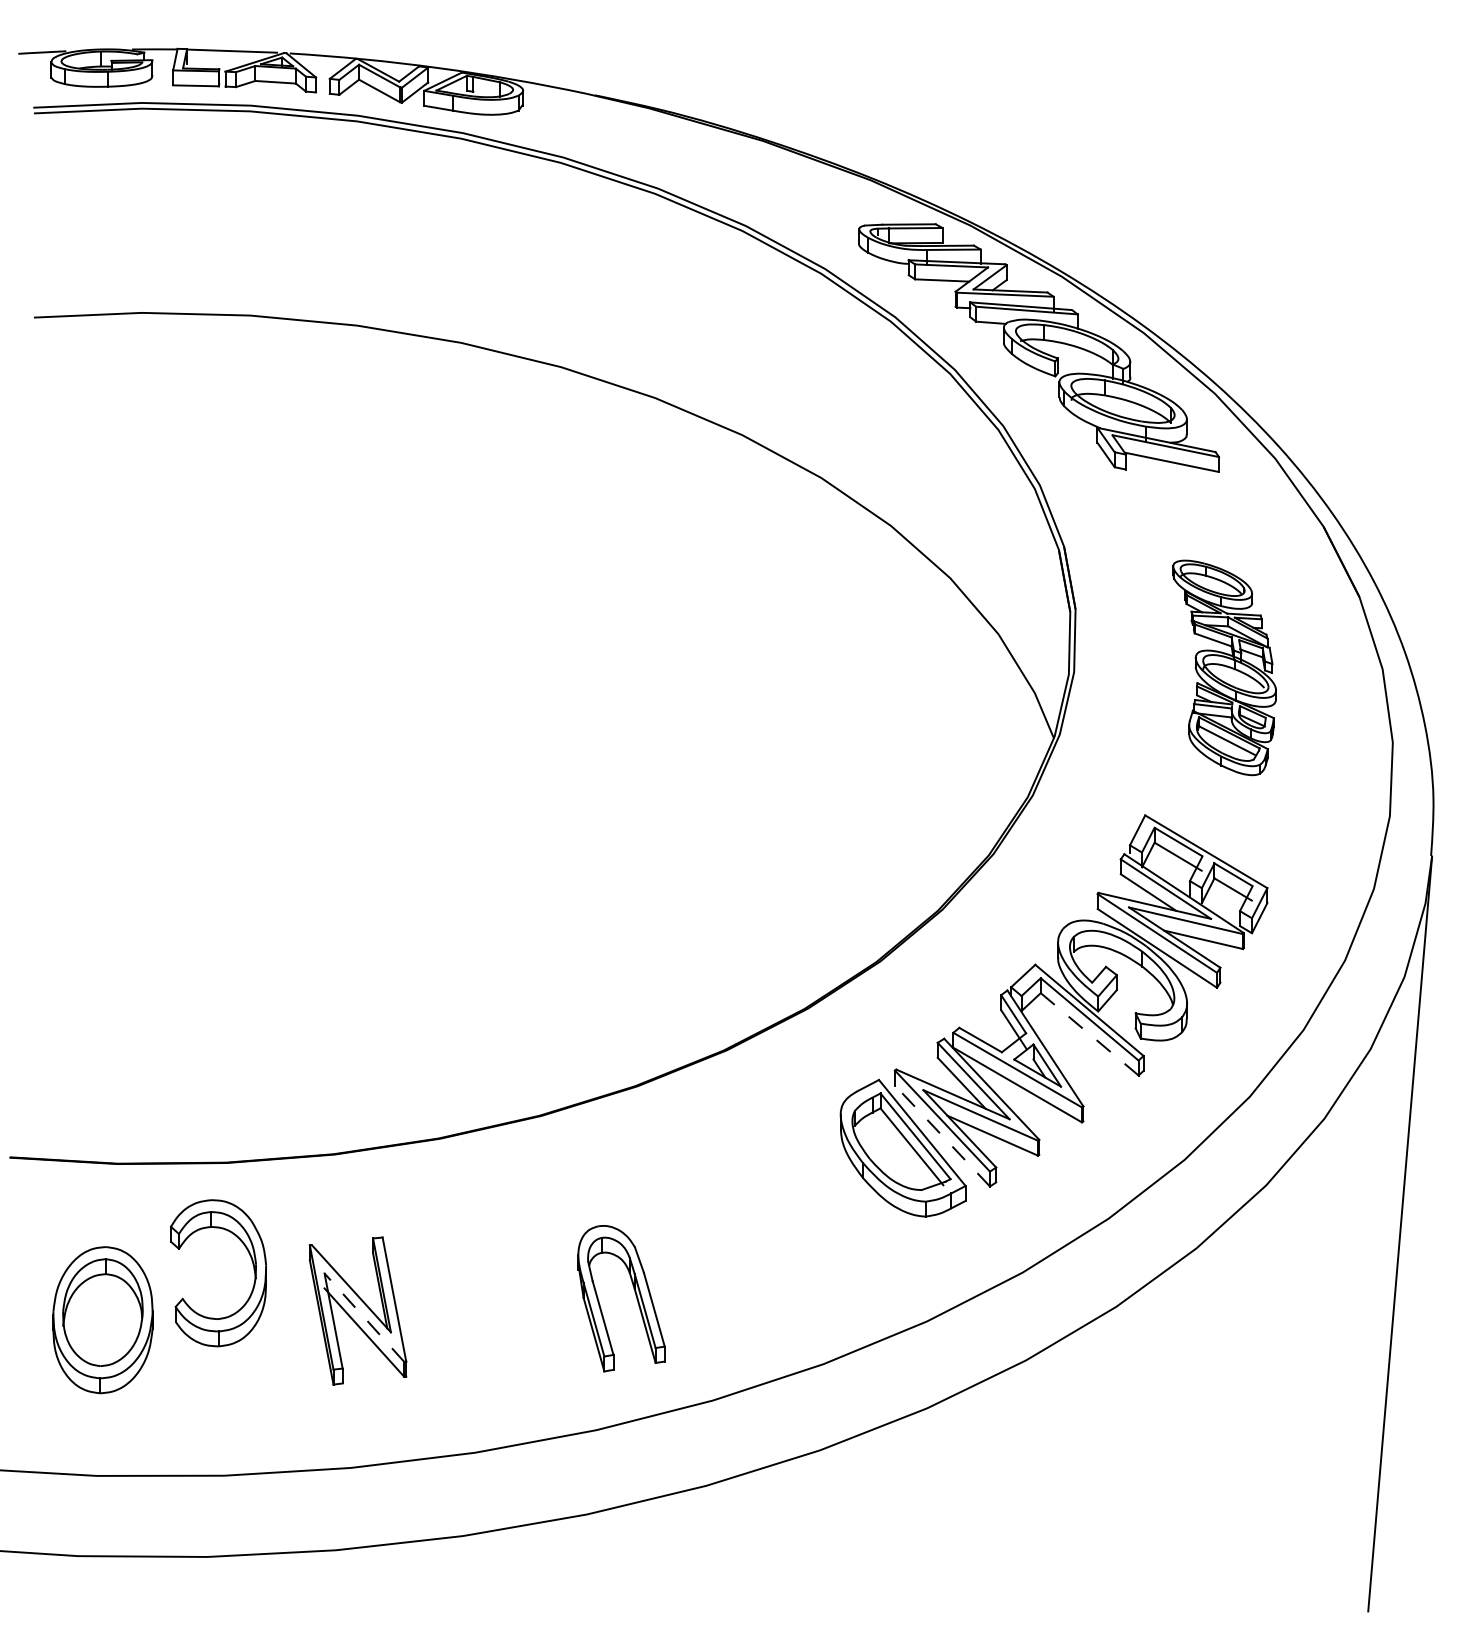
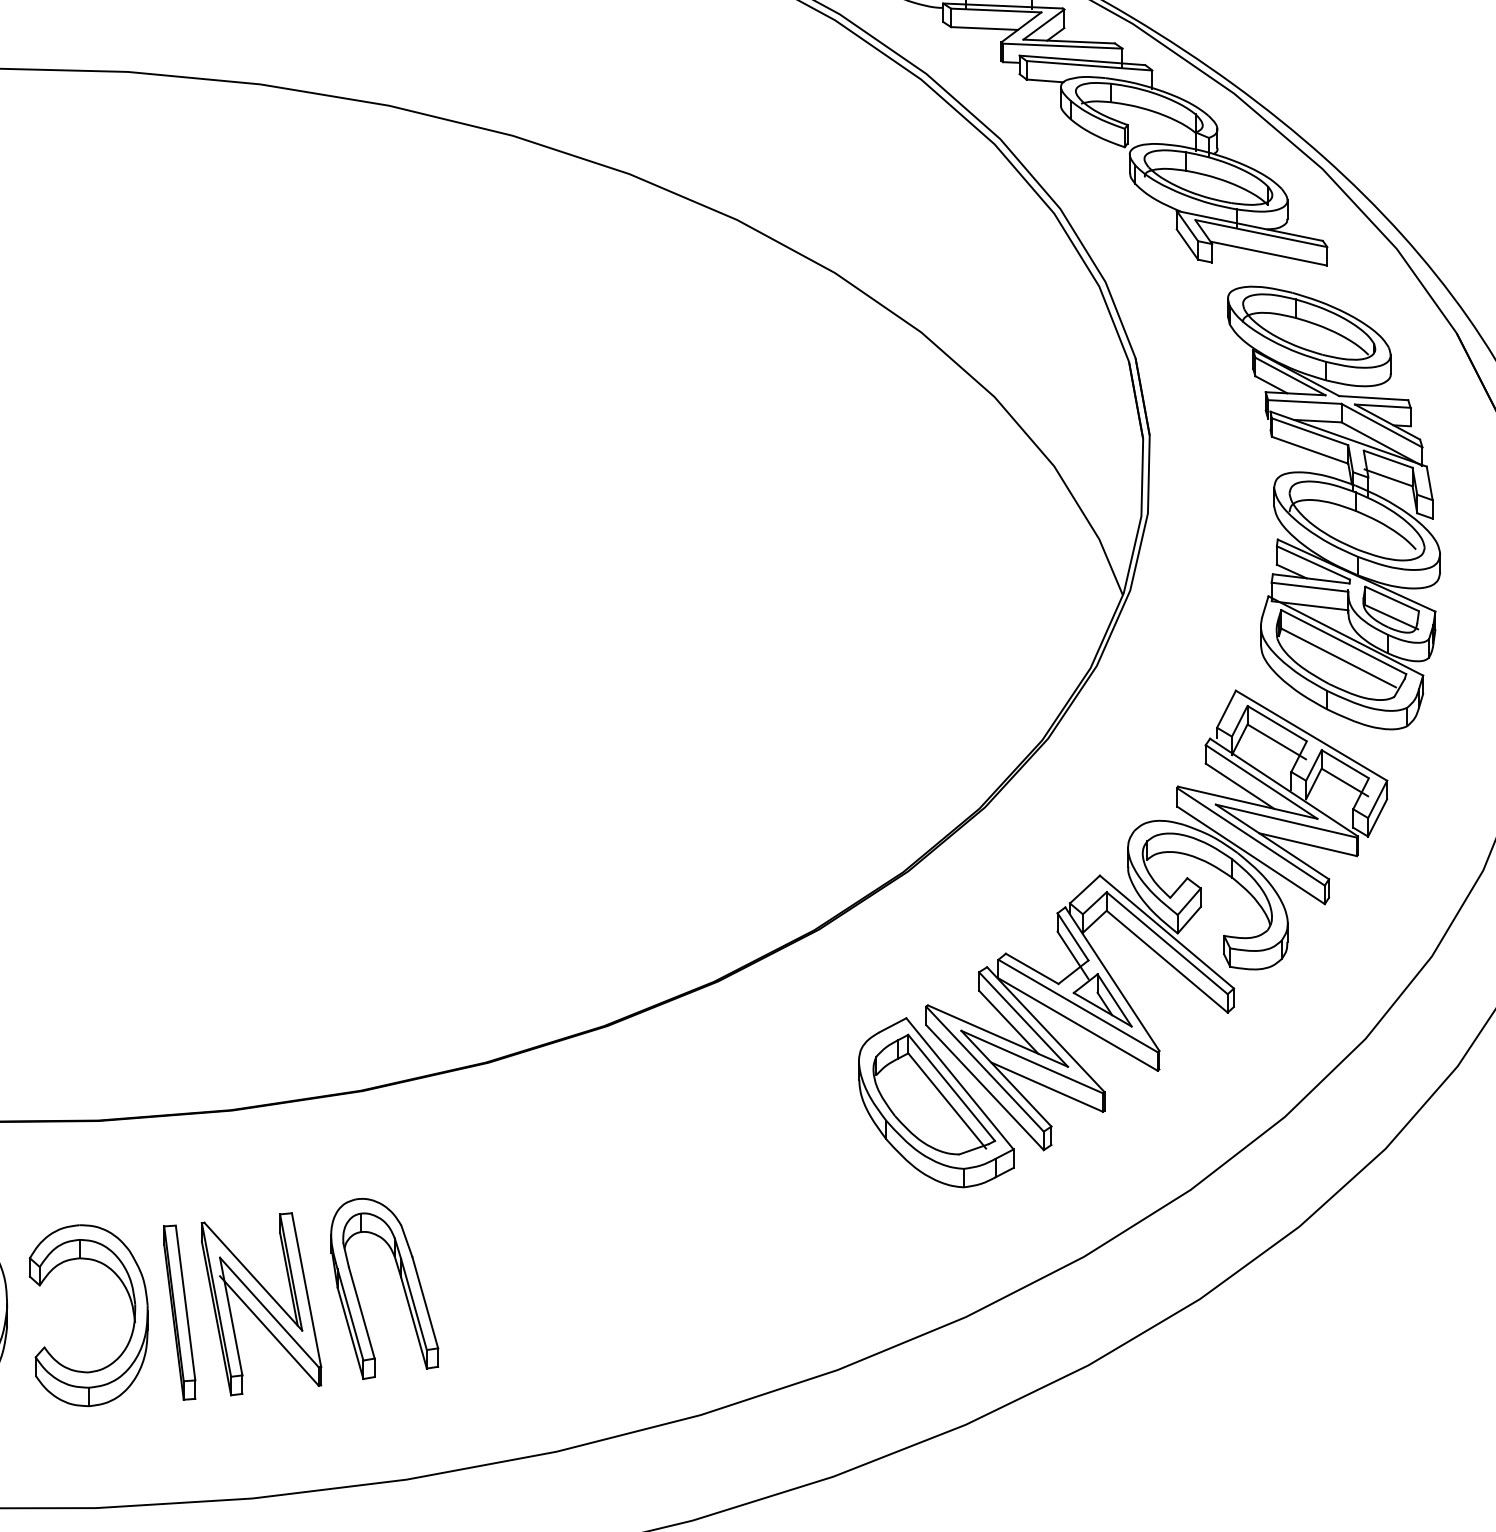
part: (1224, 667) -> (1334, 507), size x1.67
line: (1089, 1033) -> (1166, 960), dashed -> solid
line: (942, 1135) -> (984, 1086), dashed -> solid
part: (251, 1261) -> (129, 1301), moved
part: (635, 1296) -> (401, 1286), moved
part: (291, 1317) -> (179, 1312), added
line: (364, 1317) -> (269, 1312), dashed -> solid

